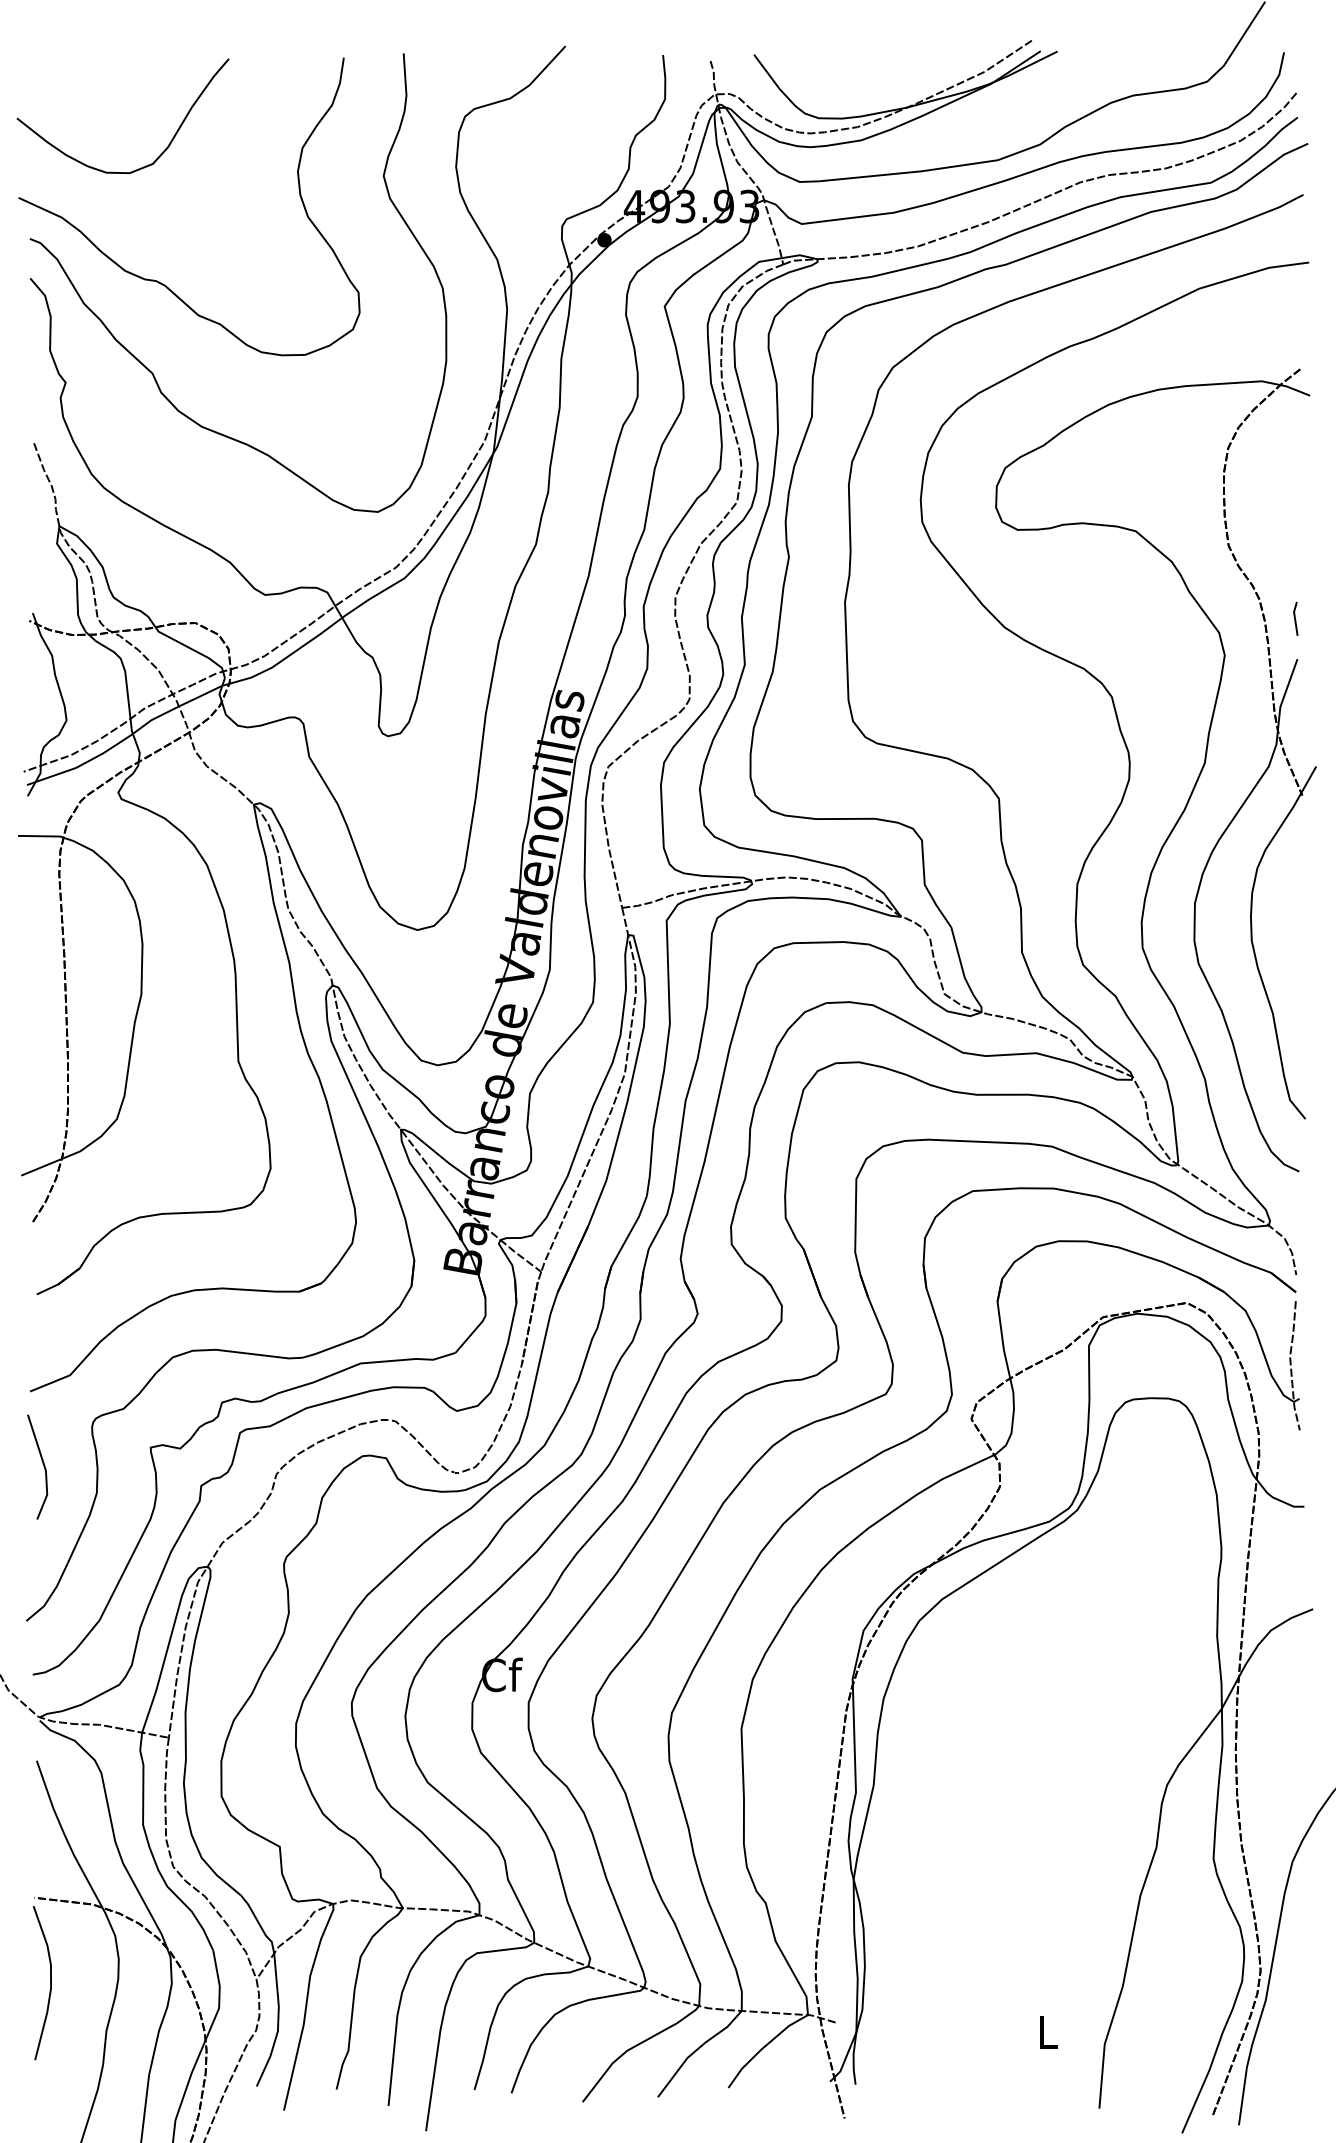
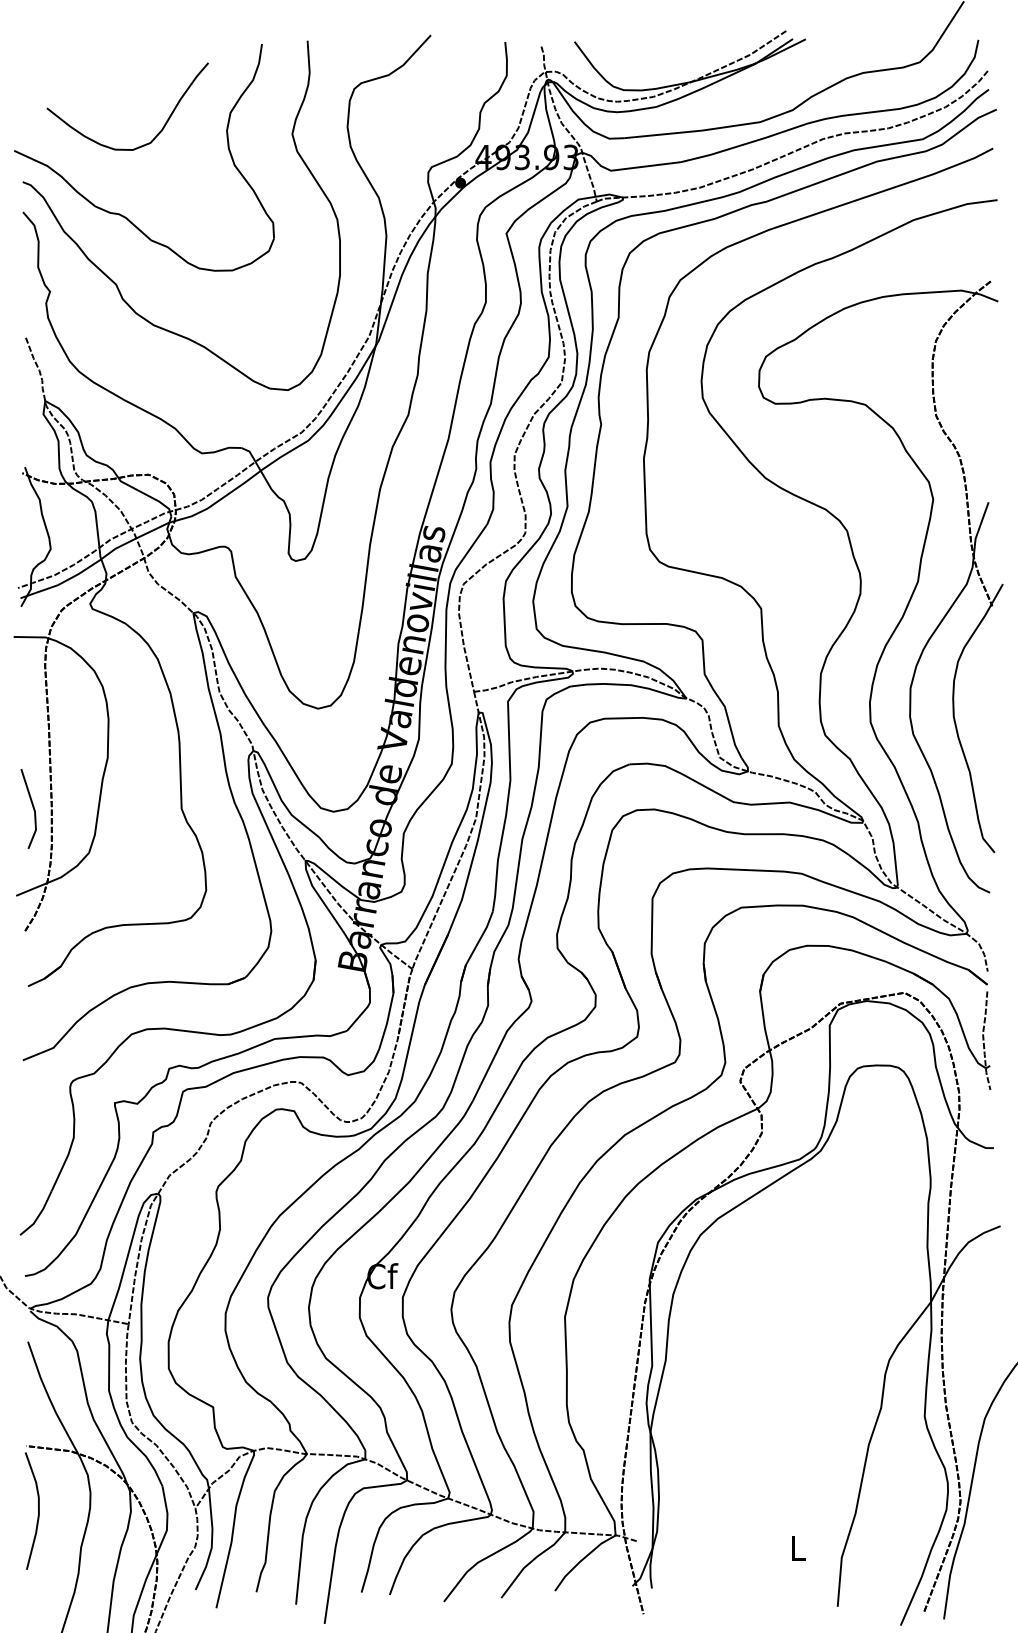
curve: (160, 152) -> (156, 134), moved
line: (1295, 618) -> (987, 471), removed
line: (42, 1465) -> (32, 807), moved

